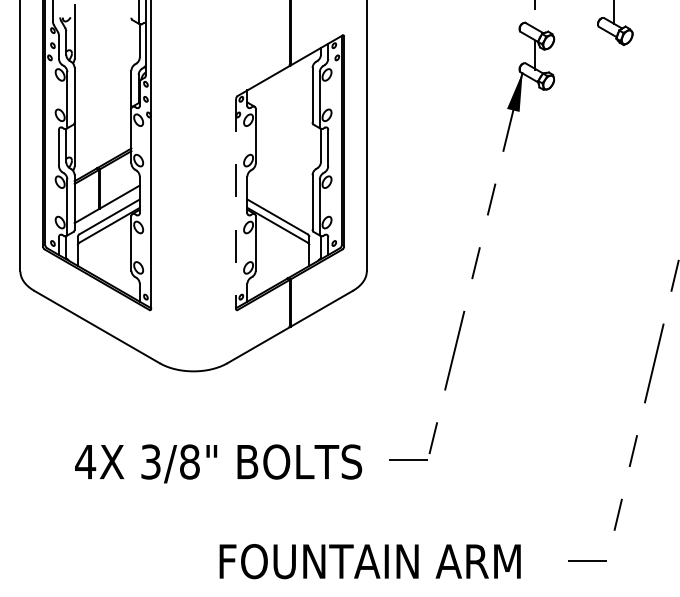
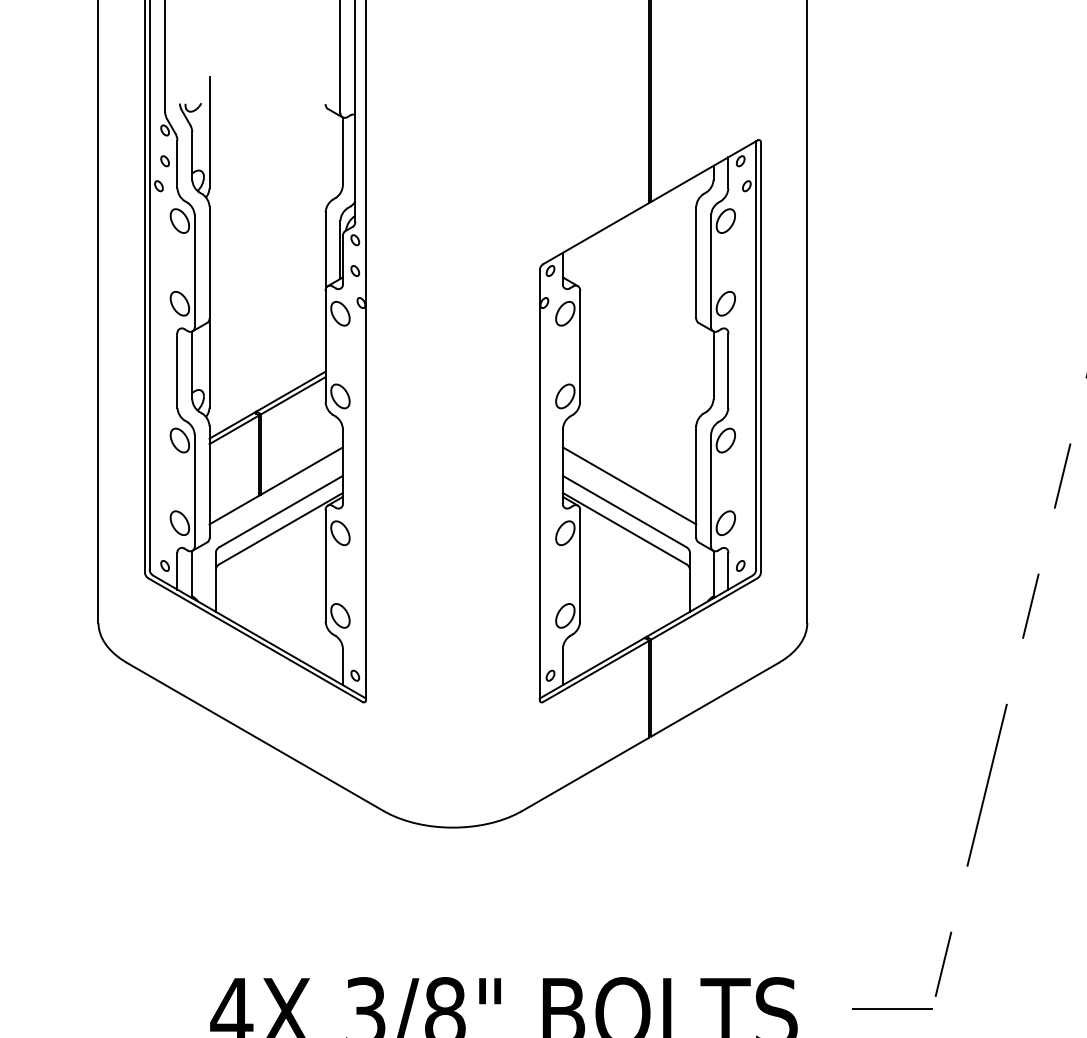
line: (236, 204) -> (540, 486), dashed -> solid
line: (279, 204) -> (628, 486), added

